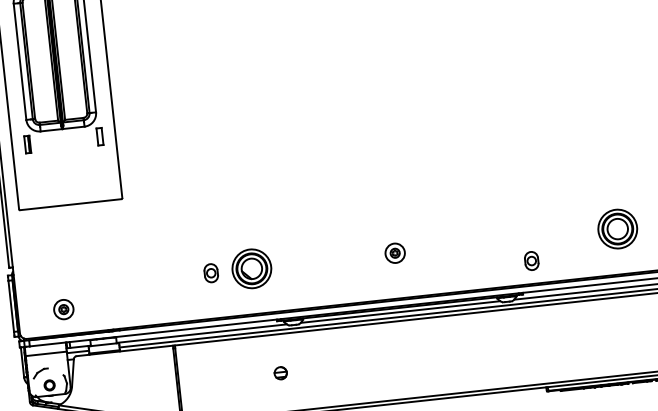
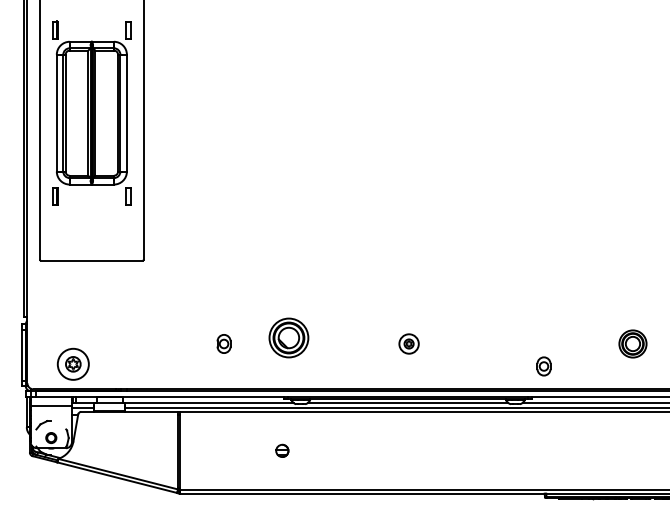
part: (617, 228) -> (632, 343), size x0.7
part: (251, 268) -> (288, 337), moved
part: (63, 308) -> (73, 363), size x1.6

